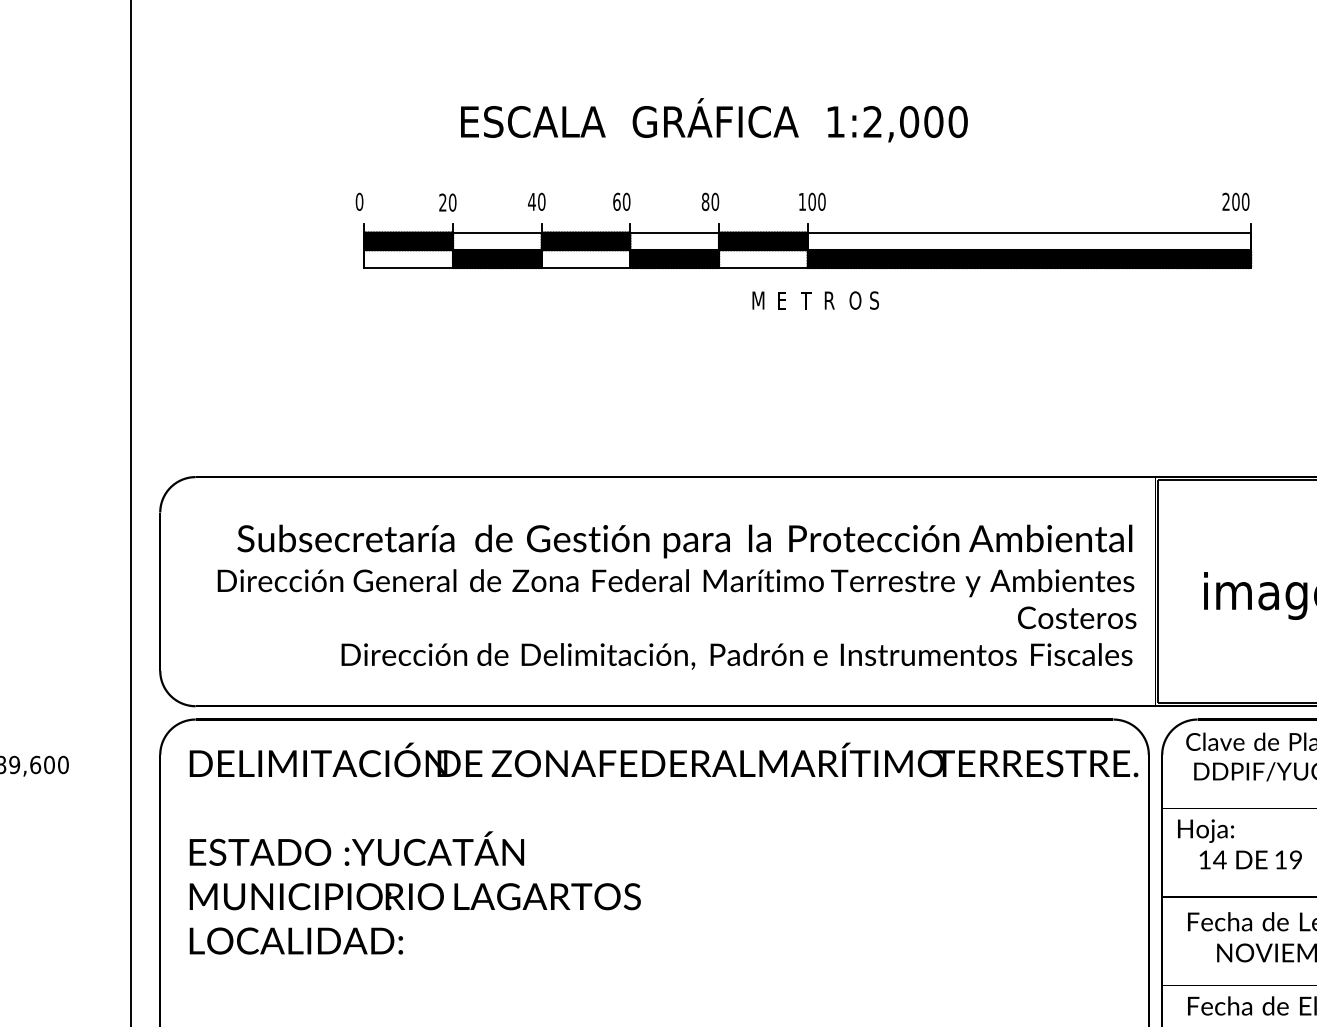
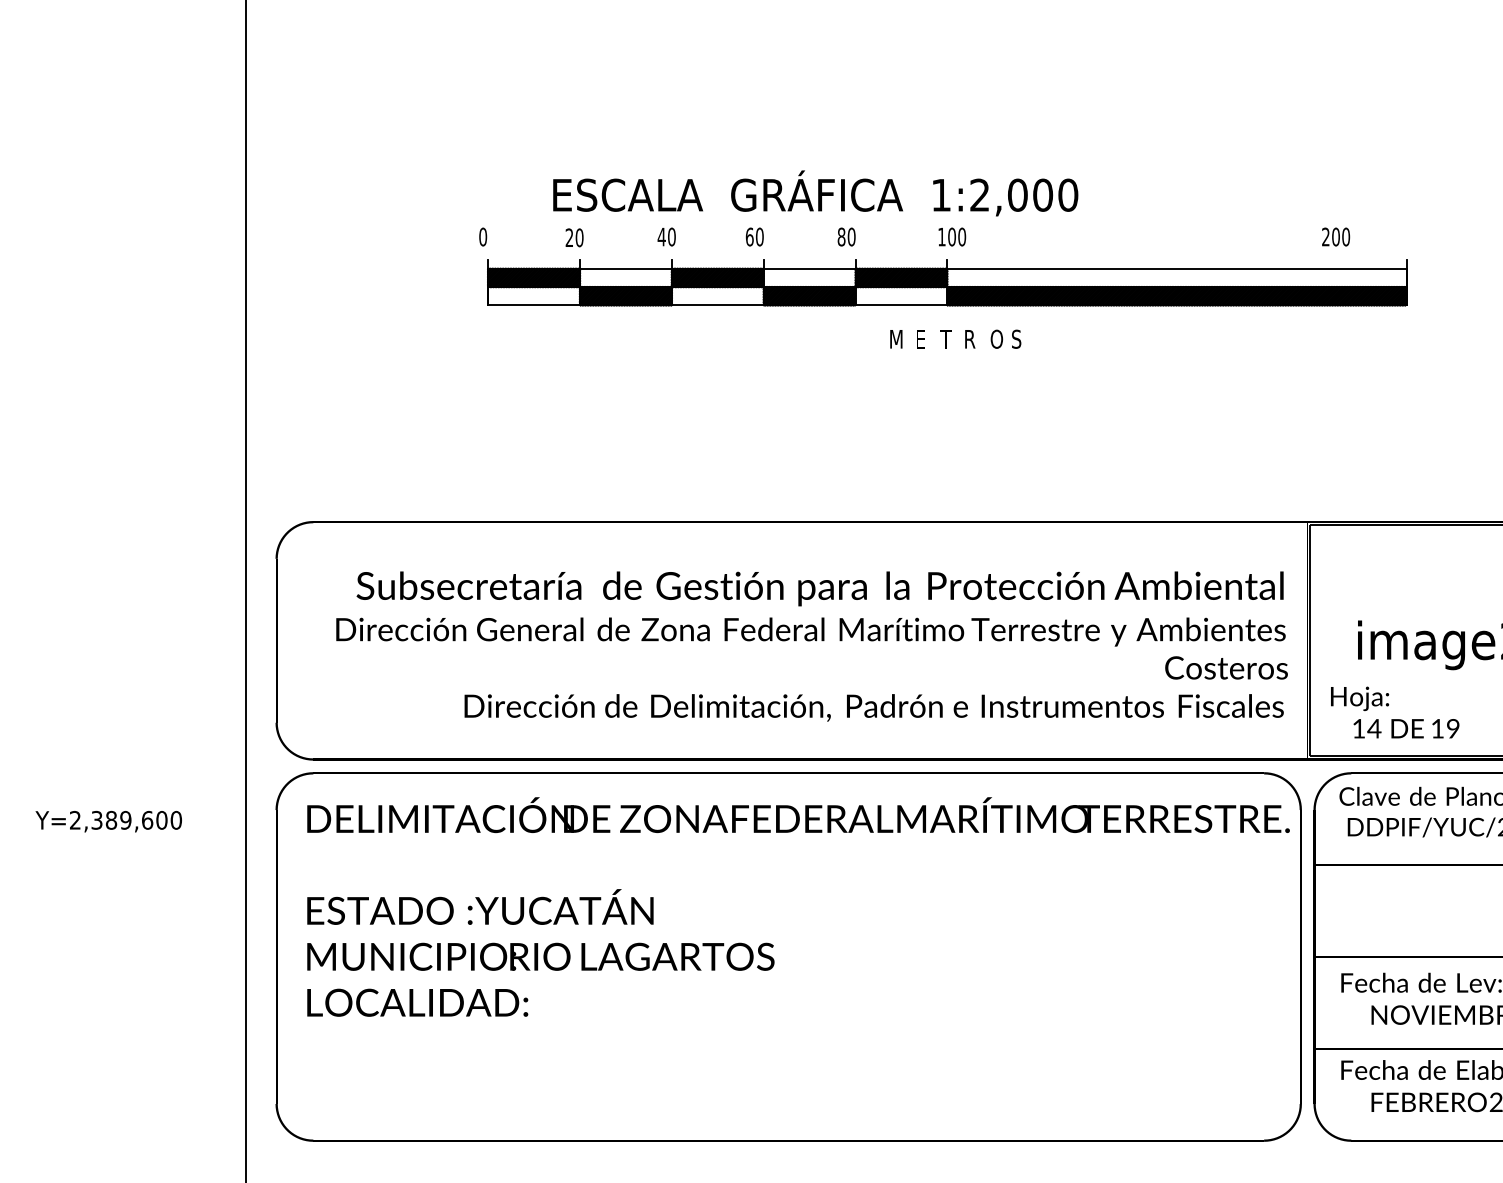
text: (714, 120) -> (815, 193), moved
text: (1236, 201) -> (1336, 236), moved
text: (1240, 844) -> (1395, 712), moved

